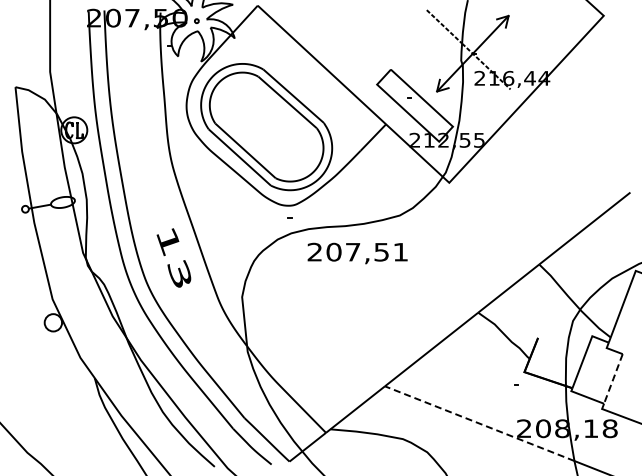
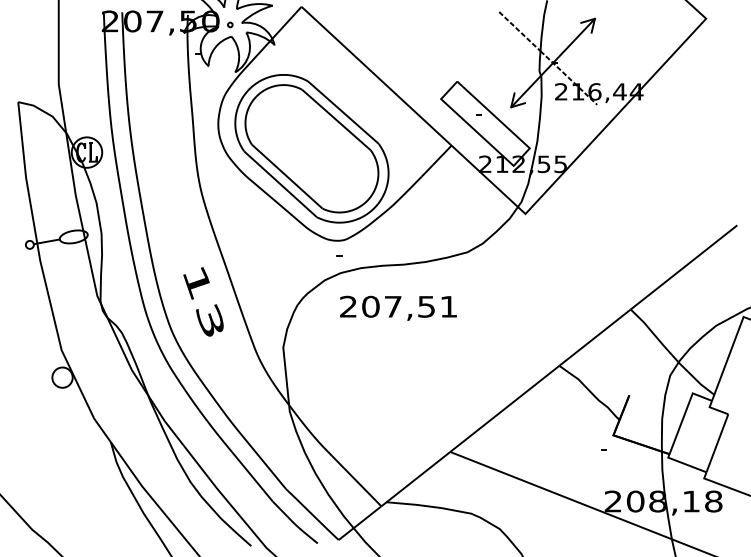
text: (357, 253) -> (398, 308), moved
line: (613, 378) -> (717, 442), dashed -> solid
line: (479, 423) -> (560, 495), dashed -> solid

